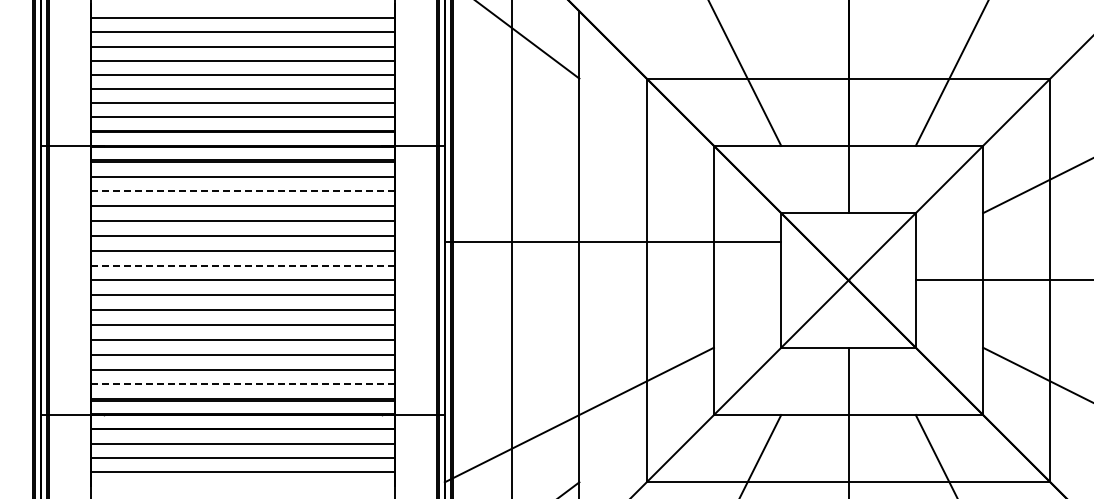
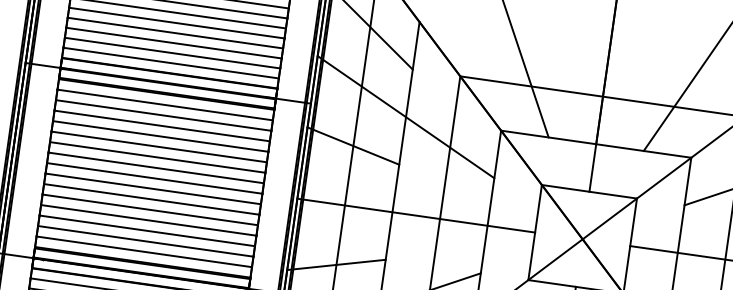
line: (578, 145) -> (405, 116), added
line: (242, 191) -> (163, 115), dashed -> solid
line: (511, 196) -> (352, 146), added
line: (612, 242) -> (415, 215), moved
line: (243, 265) -> (156, 167), dashed -> solid
line: (511, 364) -> (336, 264), added
line: (243, 384) -> (144, 251), dashed -> solid

